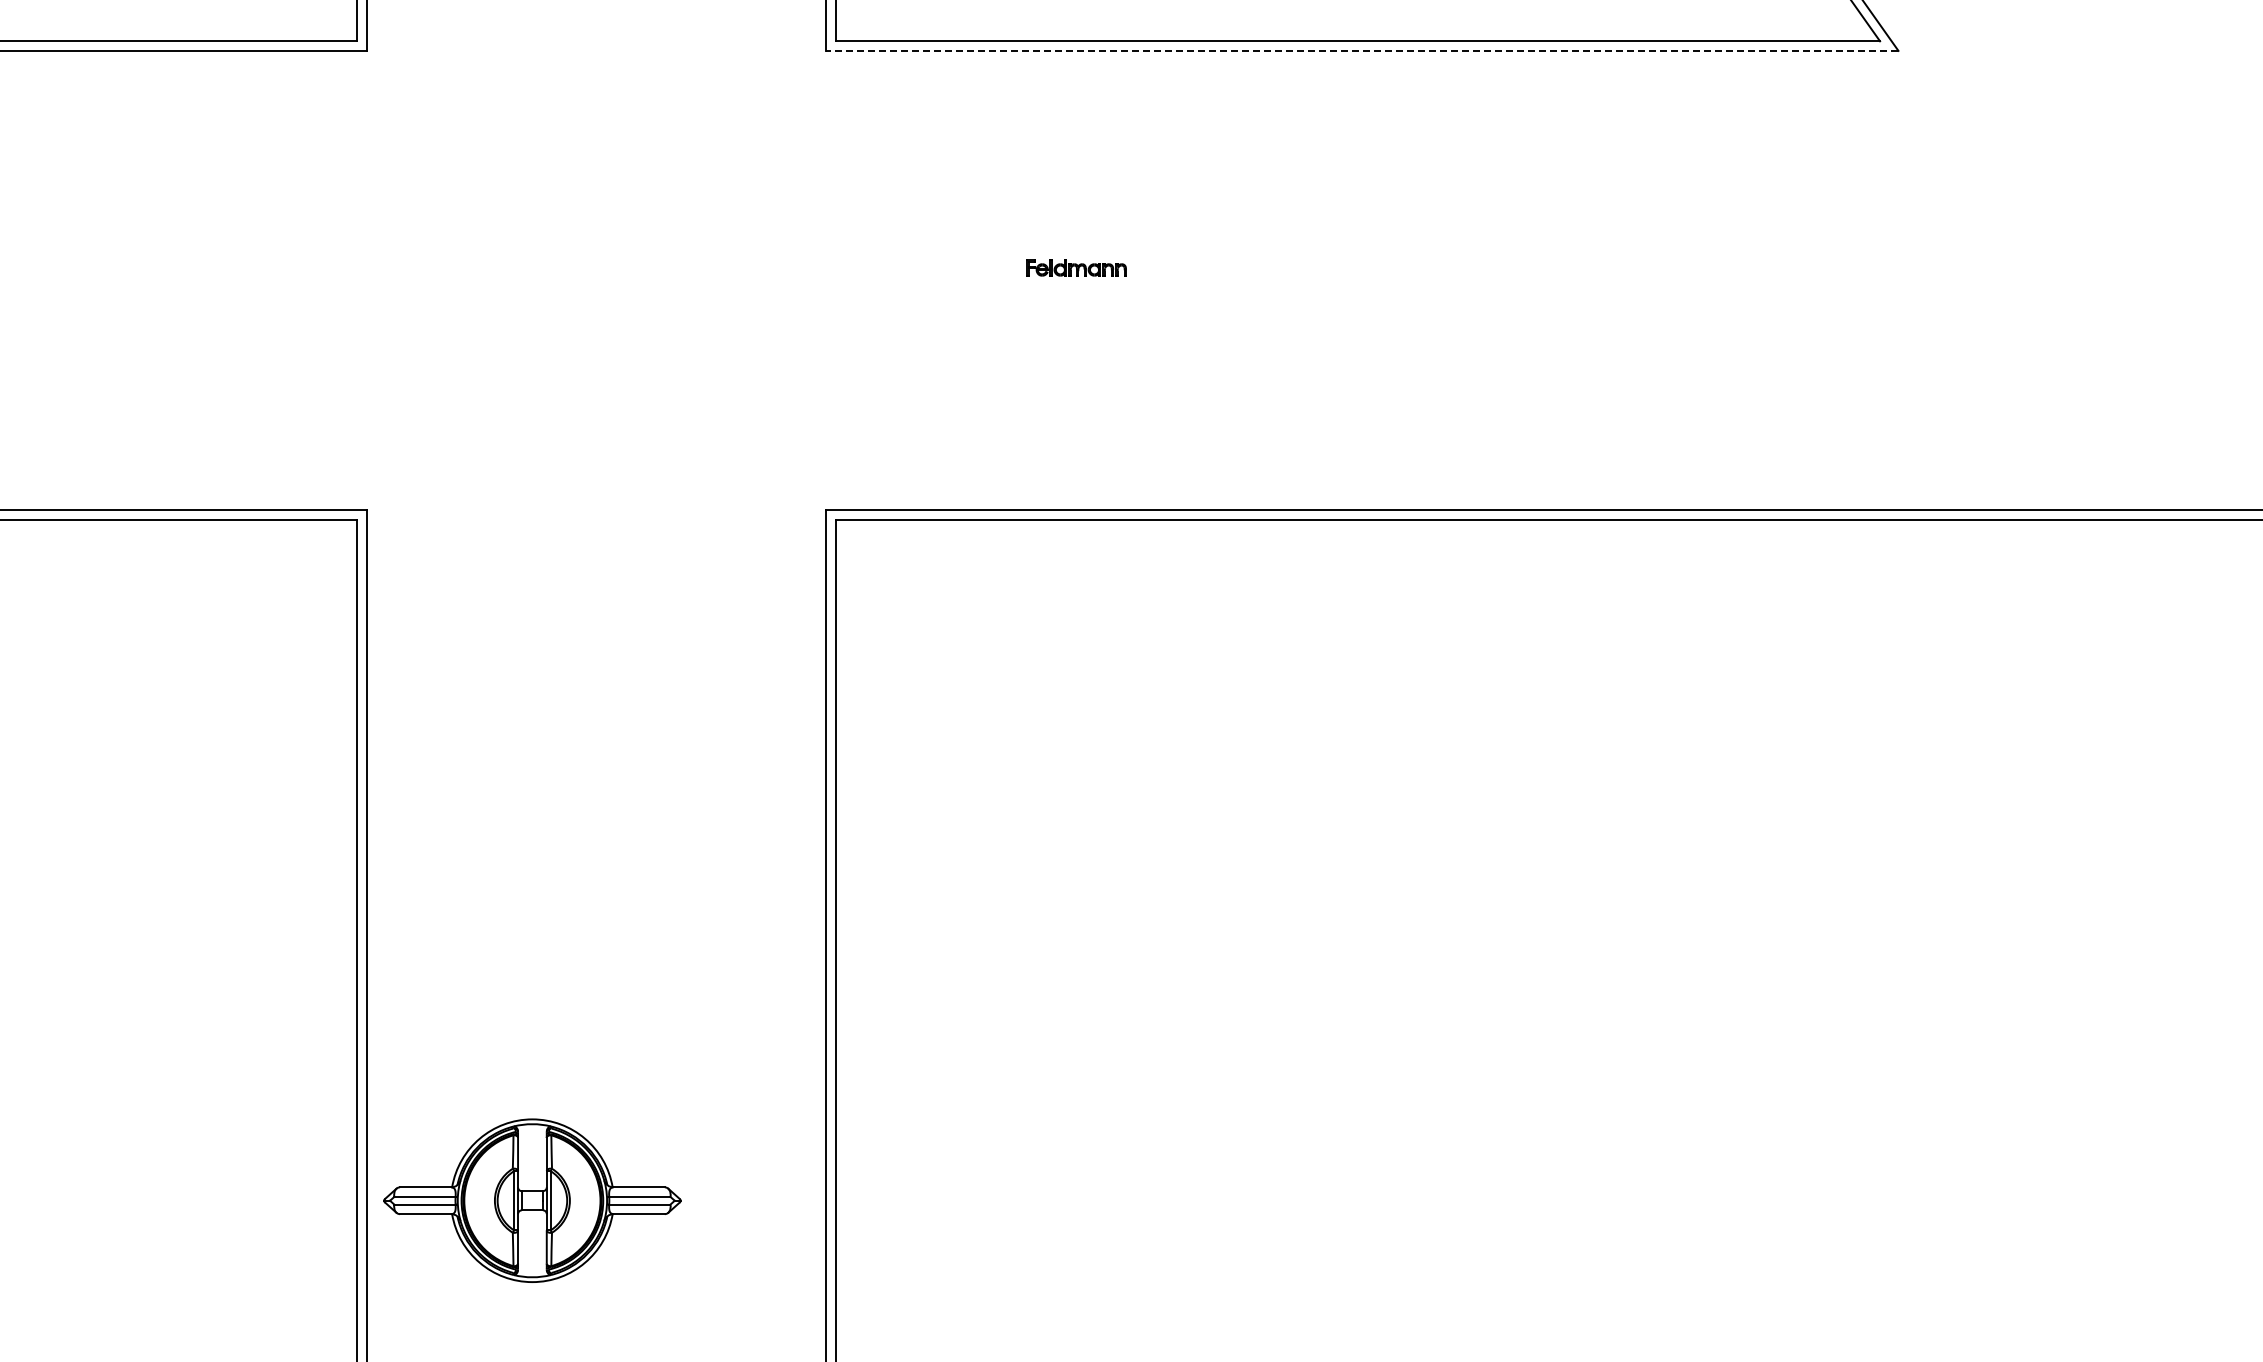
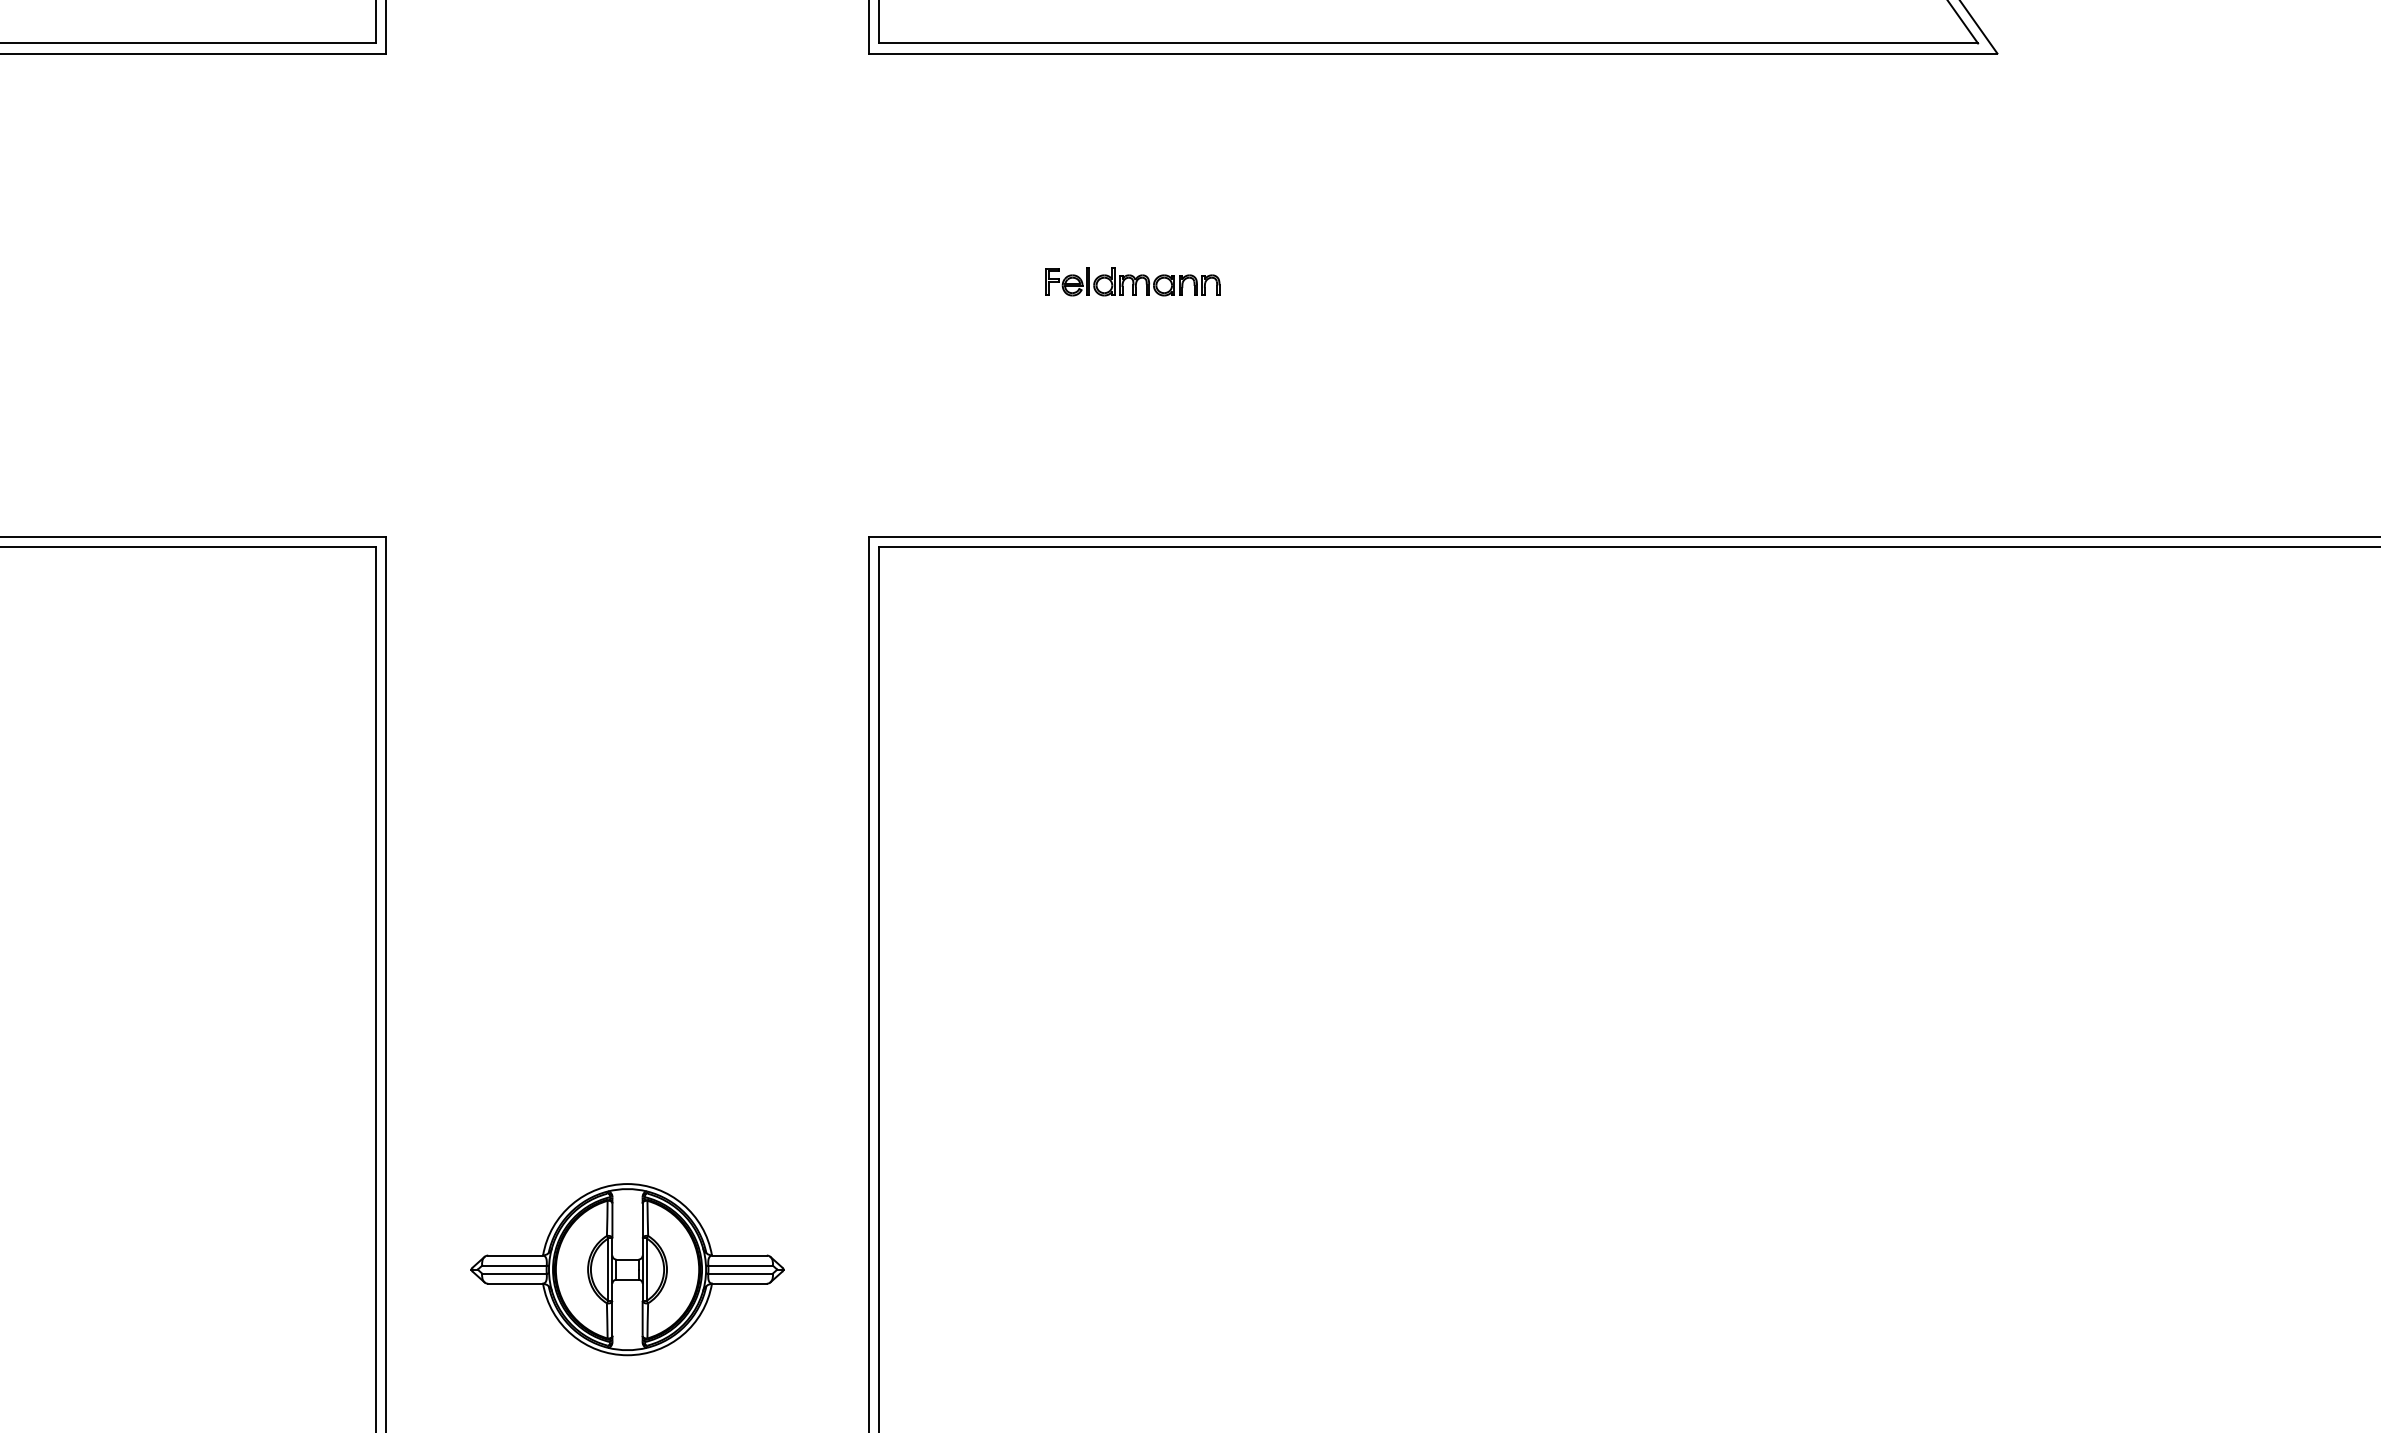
line: (1361, 50) -> (1432, 53), dashed -> solid
part: (1076, 267) -> (1132, 281), size x1.67
part: (532, 1200) -> (627, 1269), moved

